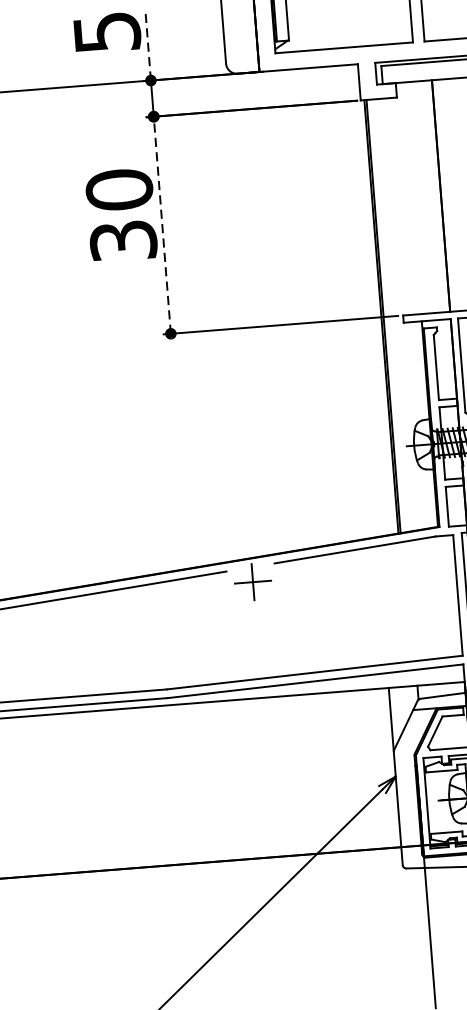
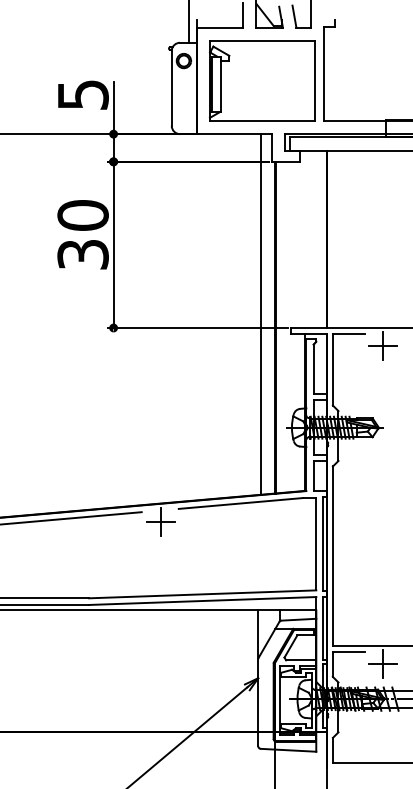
line: (148, 47) -> (113, 108), dashed -> solid
line: (162, 224) -> (113, 244), dashed -> solid
line: (361, 301) -> (260, 314), added

